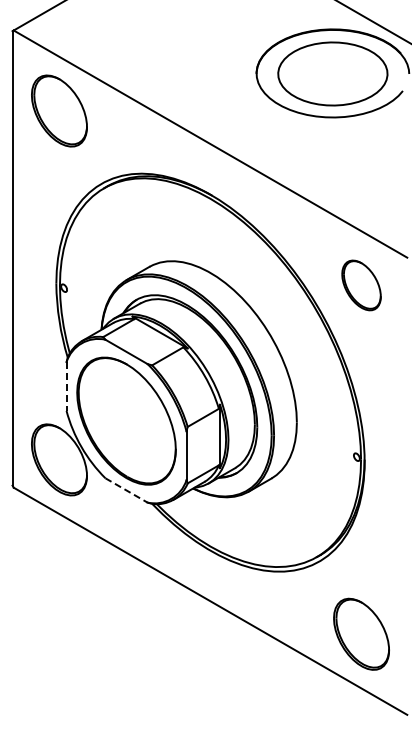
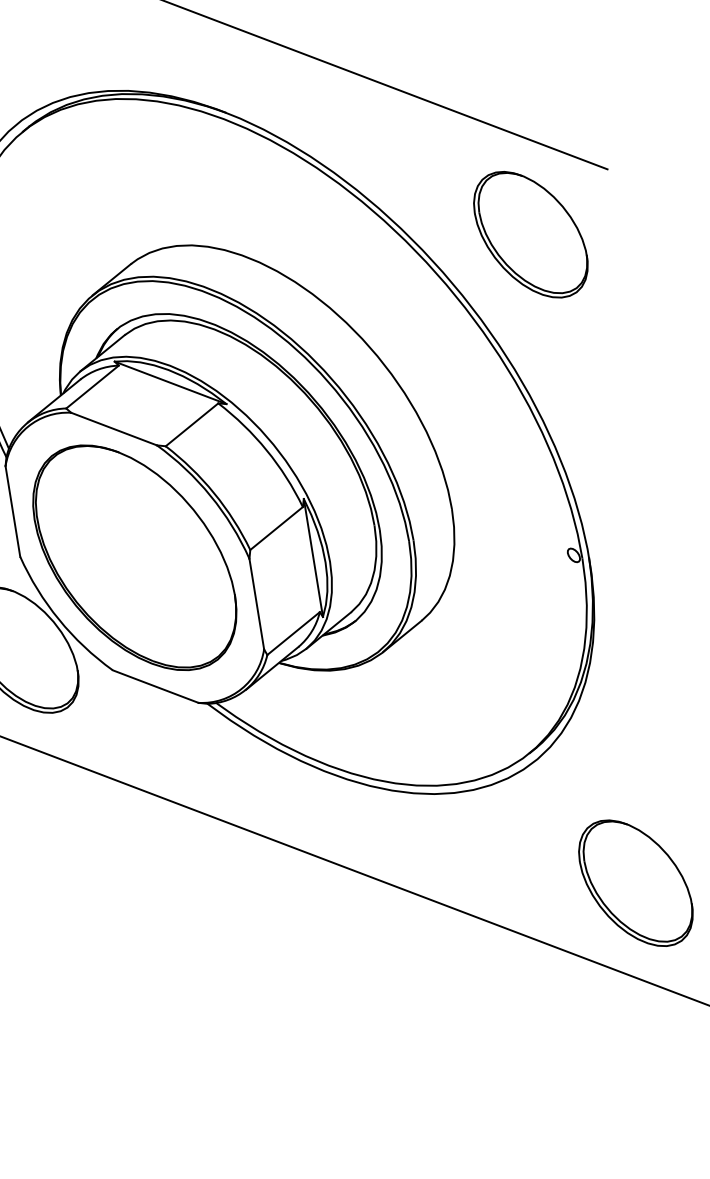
part: (361, 285) -> (530, 234), size x1.43
line: (66, 387) -> (13, 513), dashed -> solid
line: (126, 490) -> (155, 686), dashed -> solid

